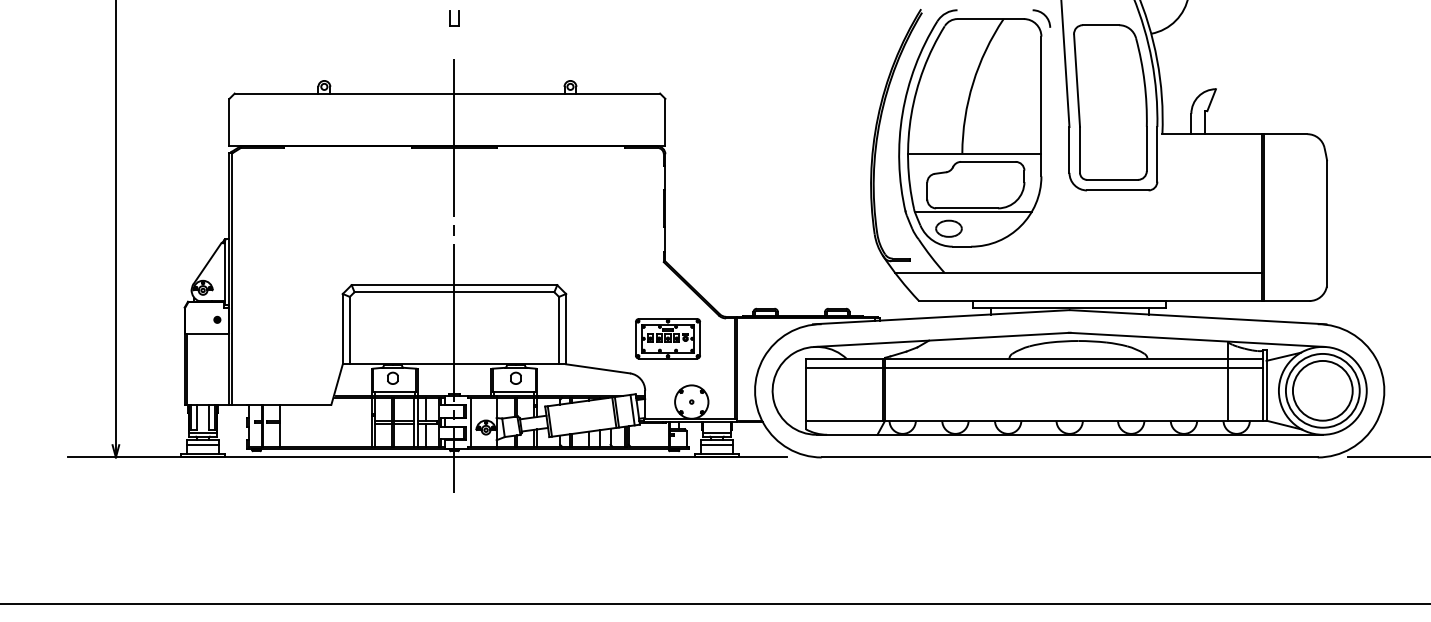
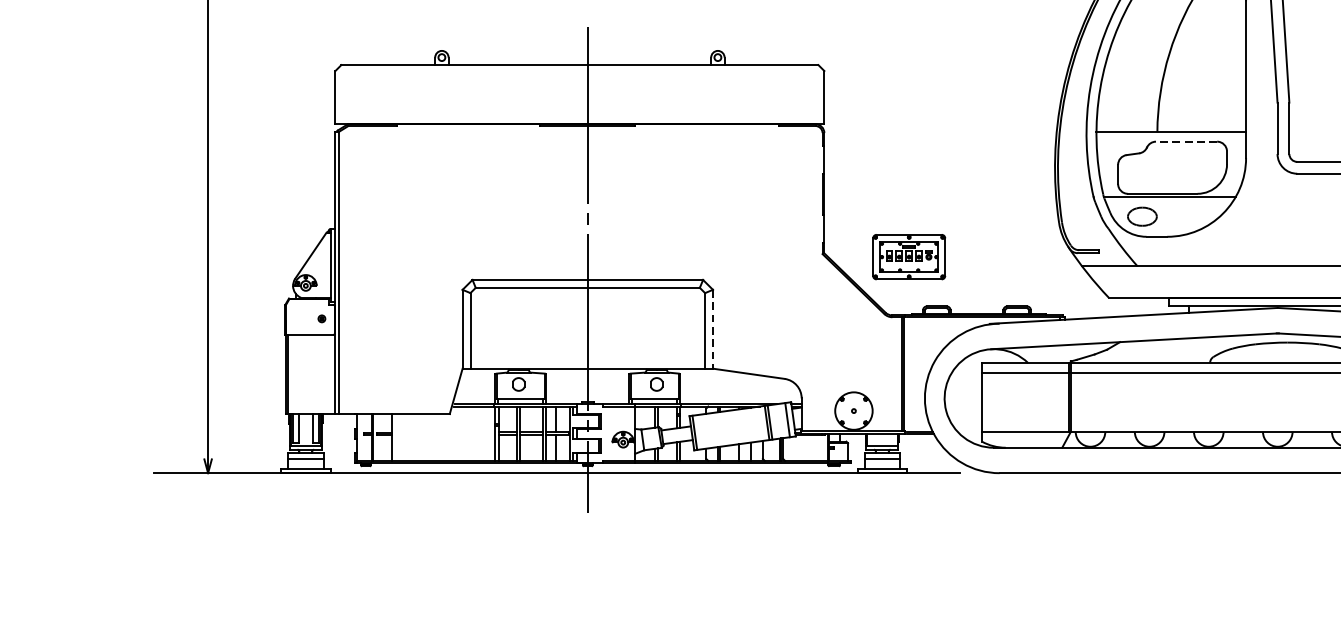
line: (987, 161) -> (1185, 141), solid -> dashed
line: (566, 329) -> (713, 329), solid -> dashed
part: (668, 338) -> (909, 256), moved
line: (471, 422) -> (606, 433), removed

